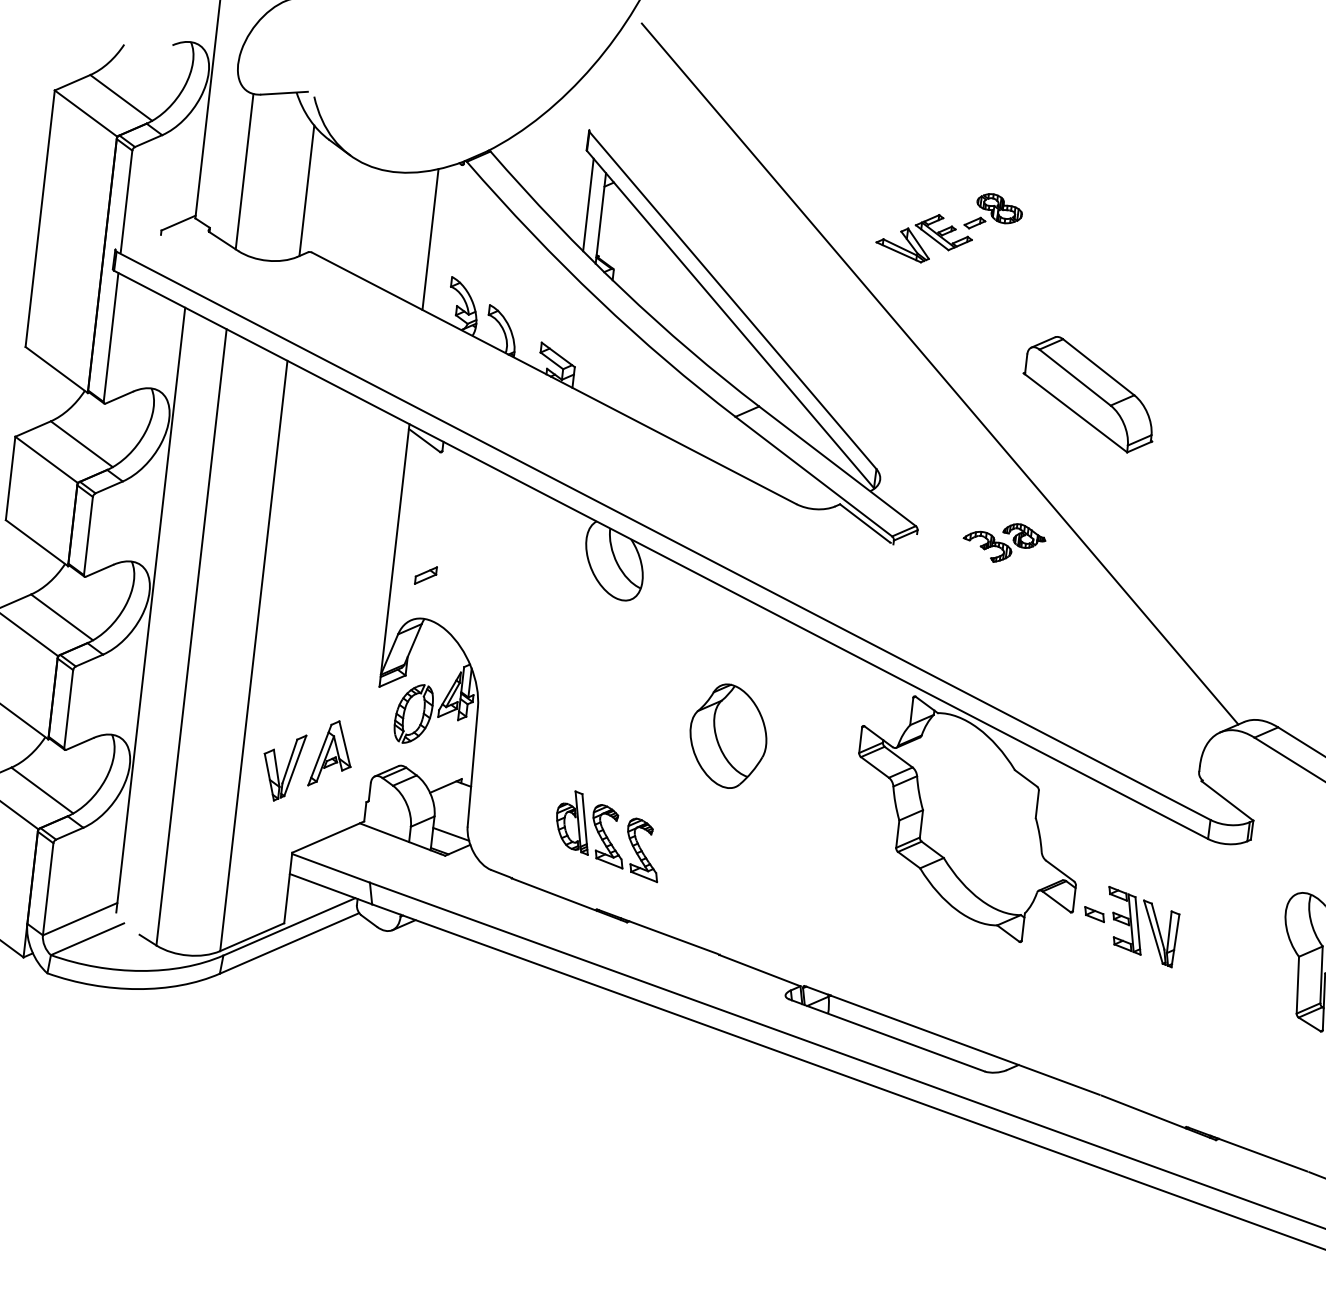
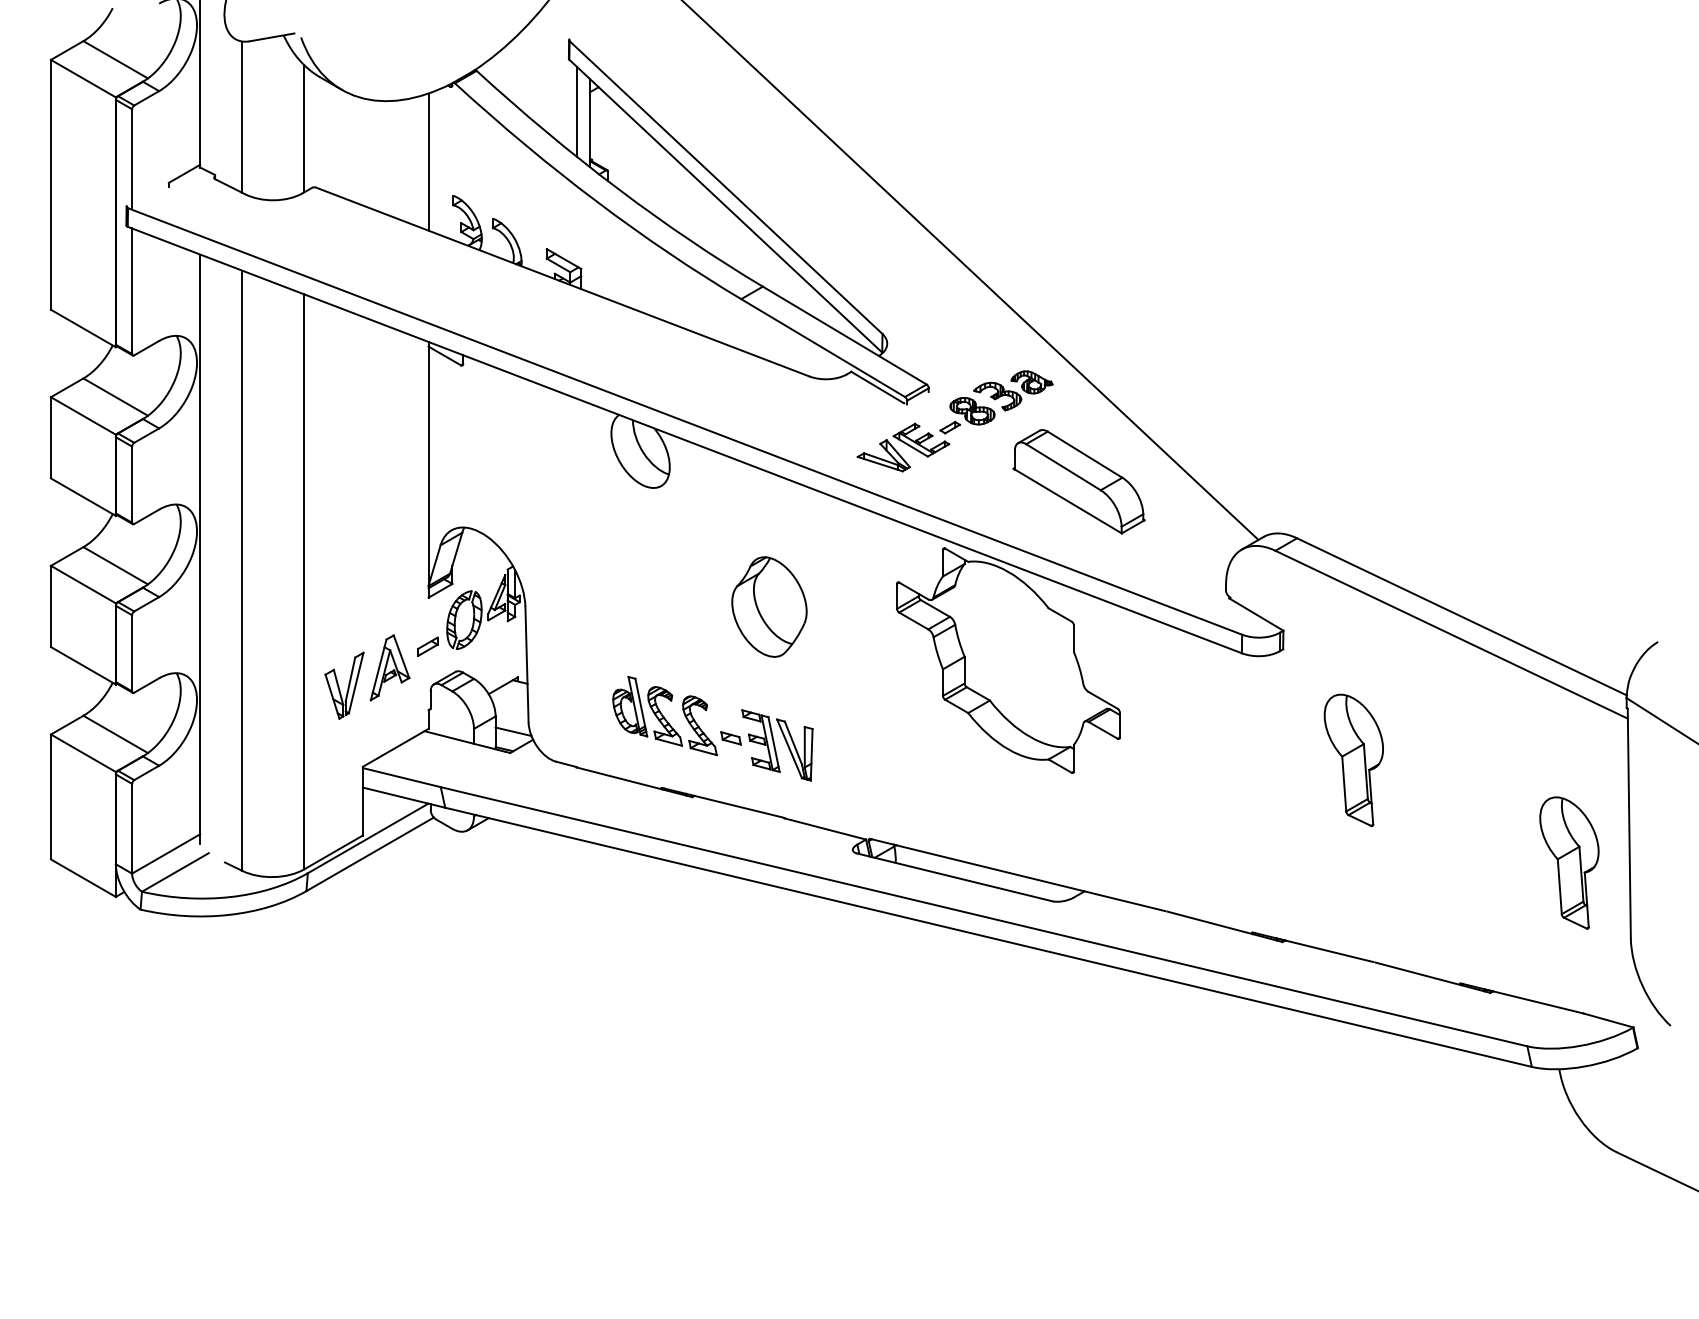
part: (948, 227) -> (925, 434), moved
part: (1088, 394) -> (1078, 481), moved
part: (425, 575) -> (427, 646), moved
part: (1130, 925) -> (766, 745), moved

